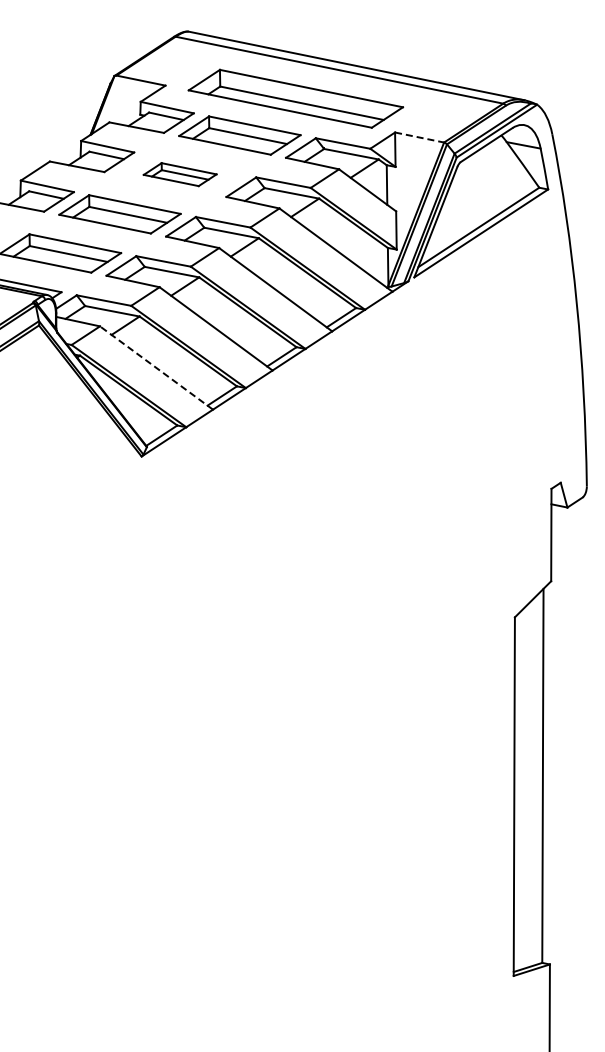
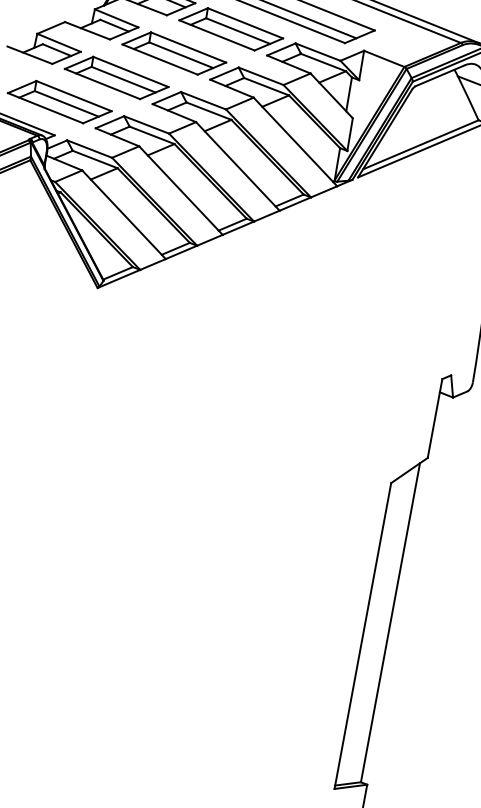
line: (420, 137) -> (385, 59), dashed -> solid
part: (179, 174) -> (173, 53), size x1.67
line: (156, 367) -> (124, 214), dashed -> solid

